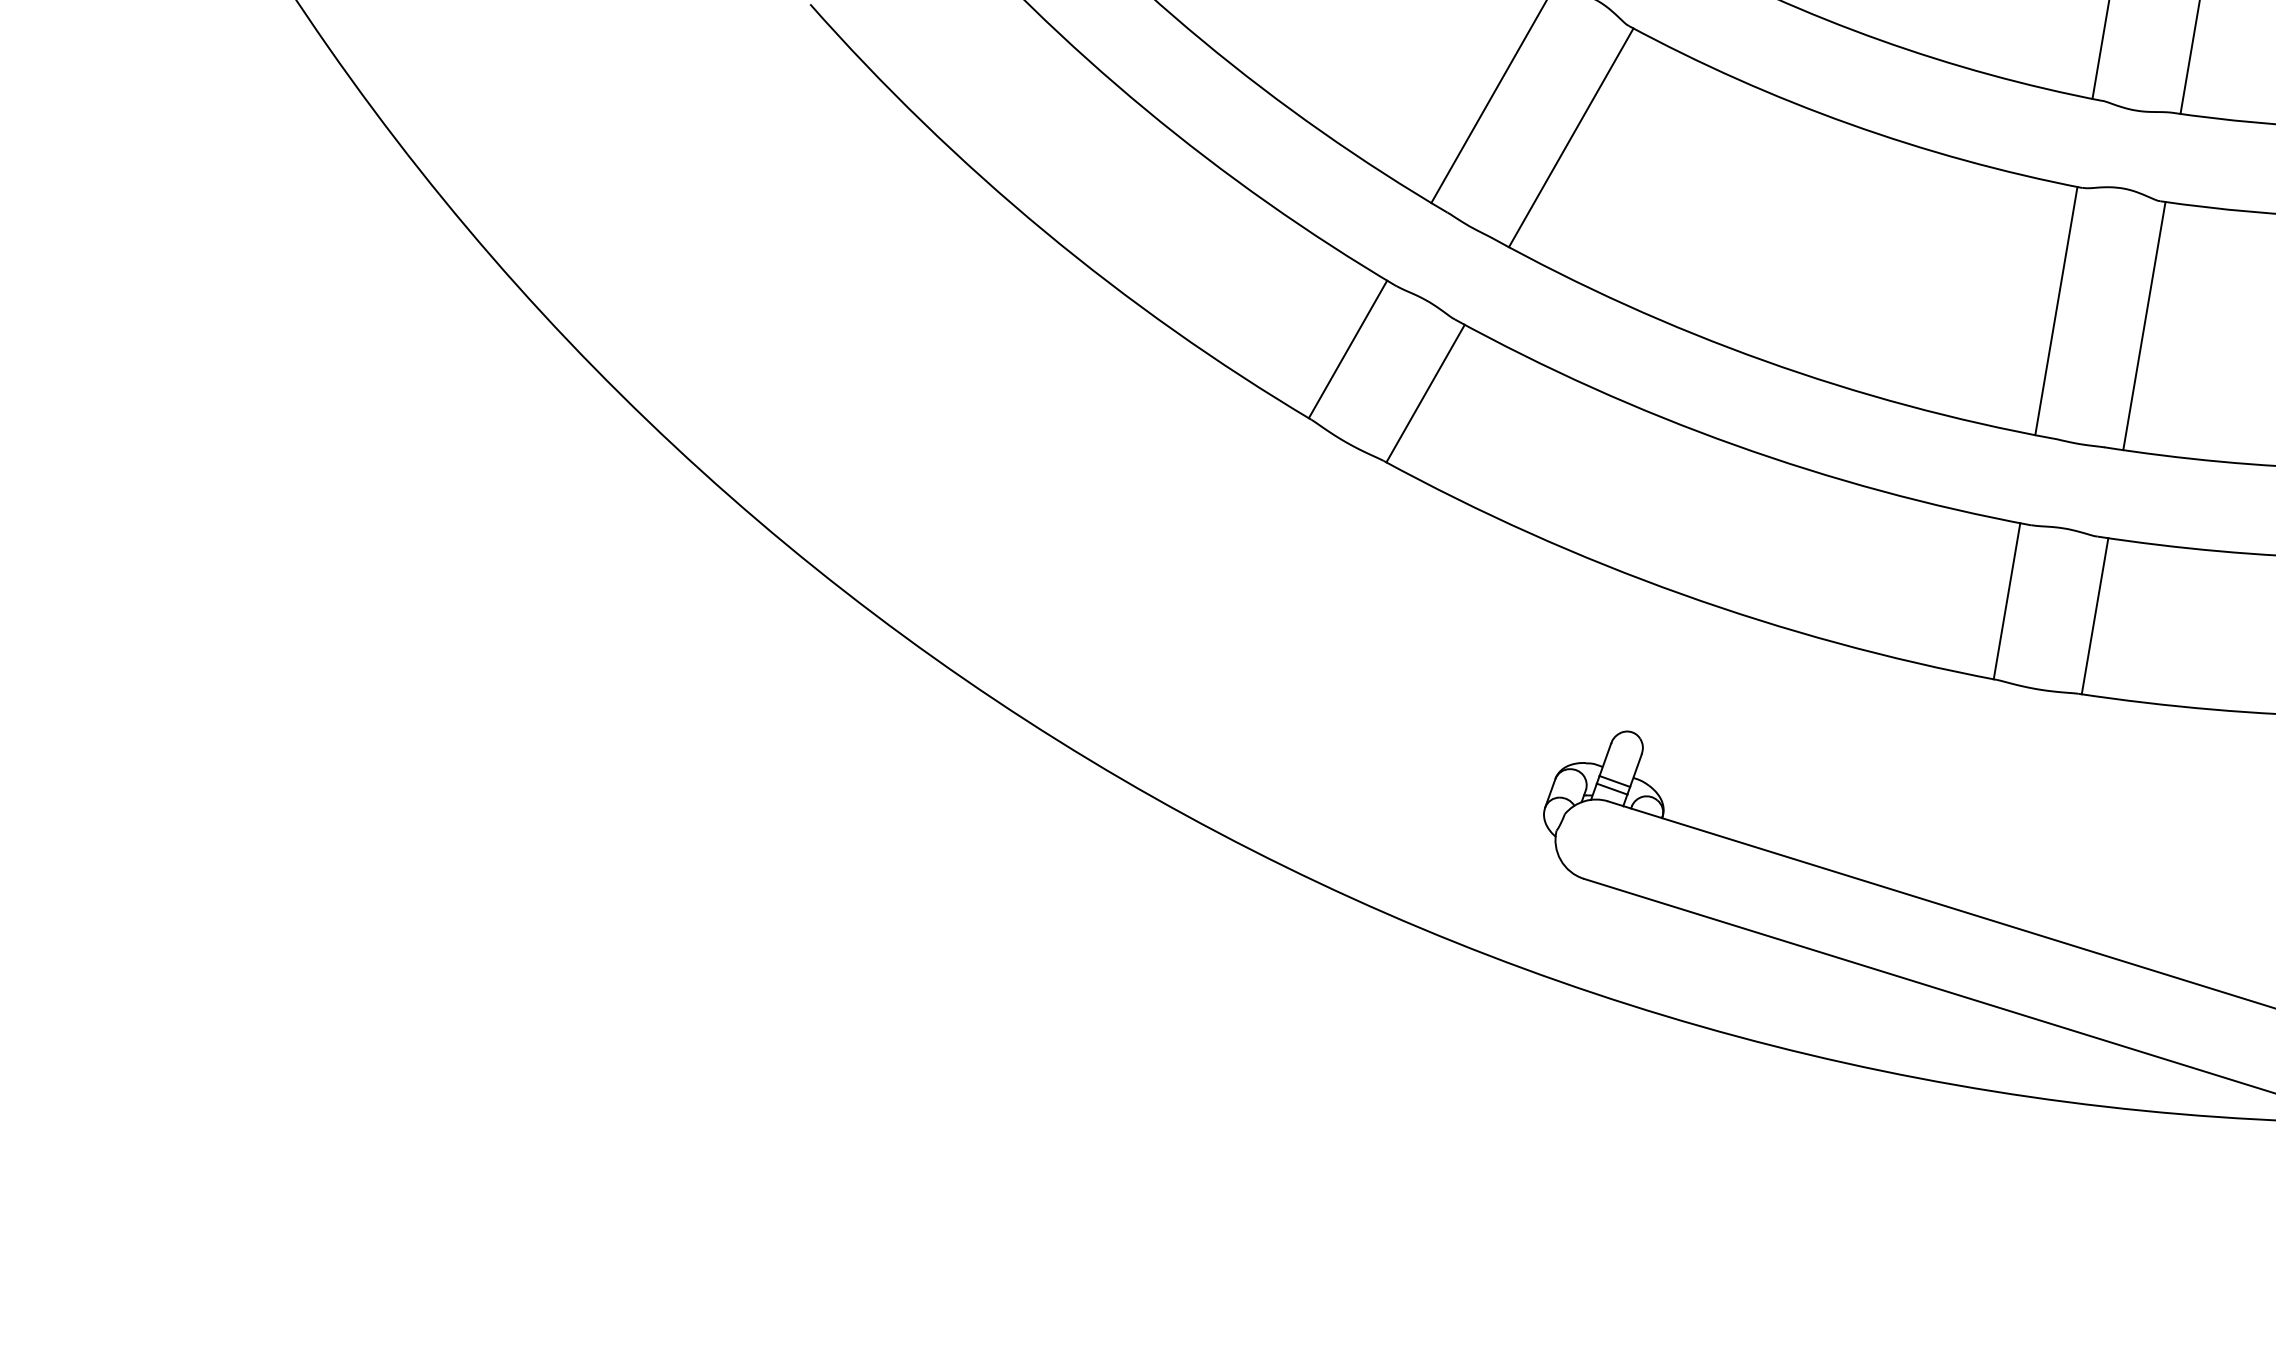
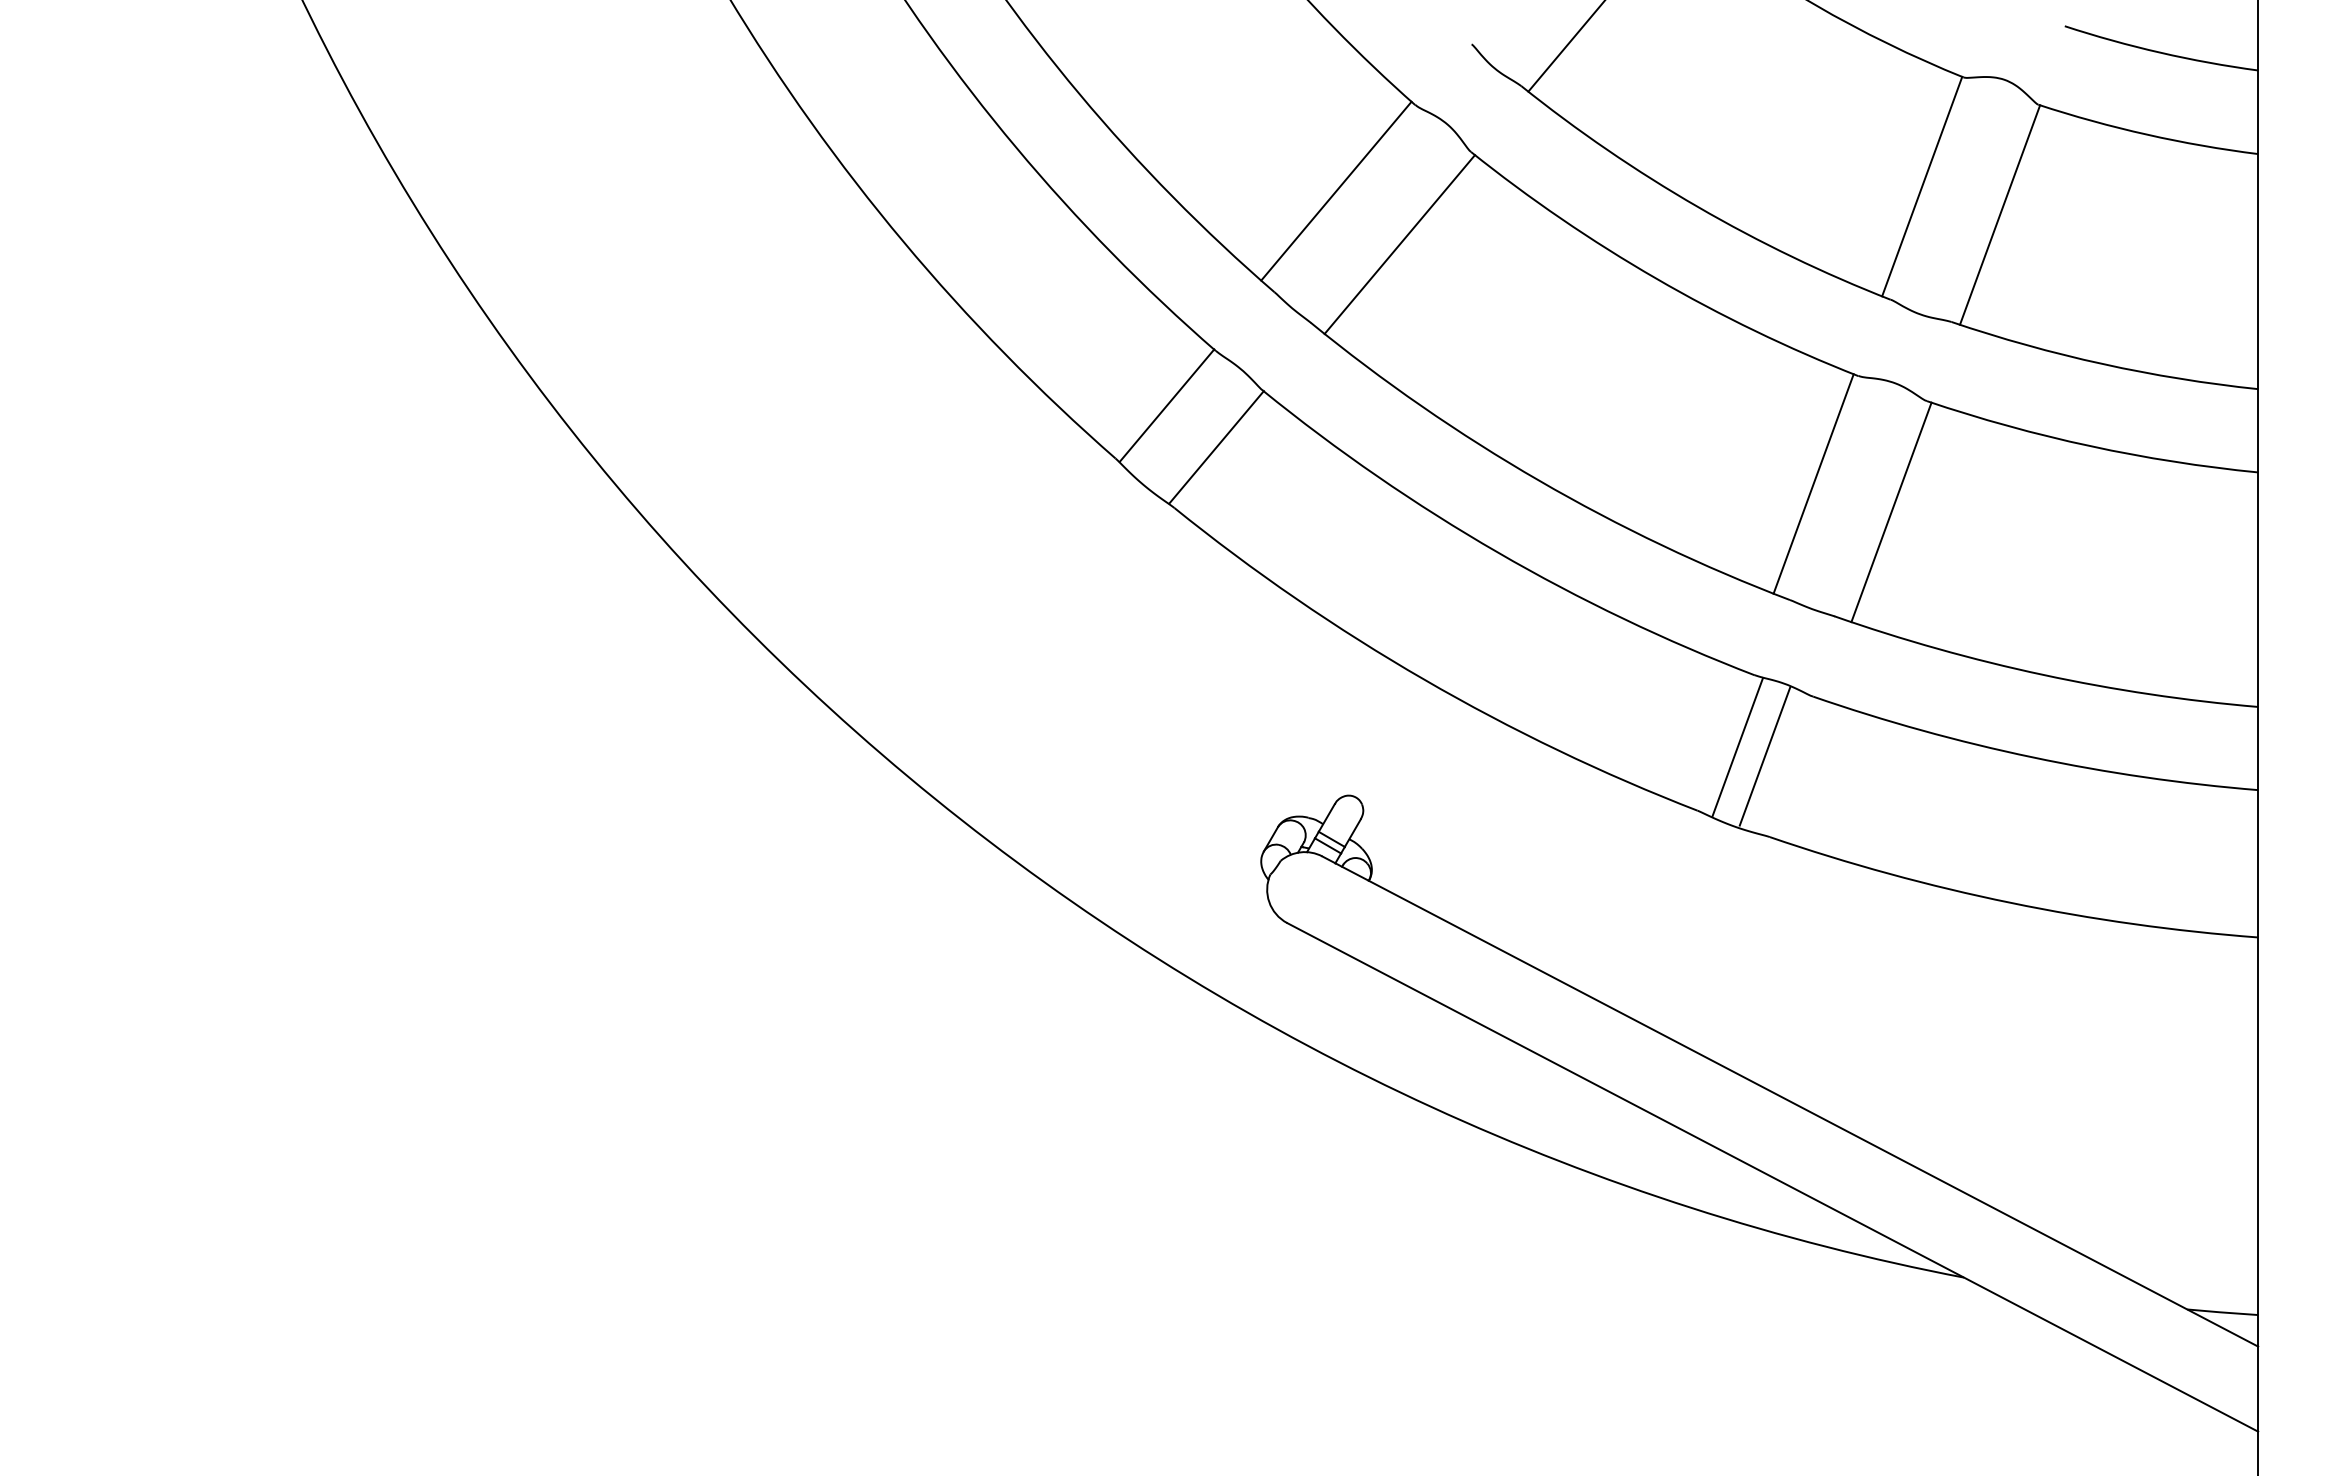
line: (1347, 349) -> (1216, 447), moved
line: (1425, 393) -> (1166, 405), moved
line: (2006, 601) -> (1764, 756), moved
line: (2094, 616) -> (1737, 747), moved

